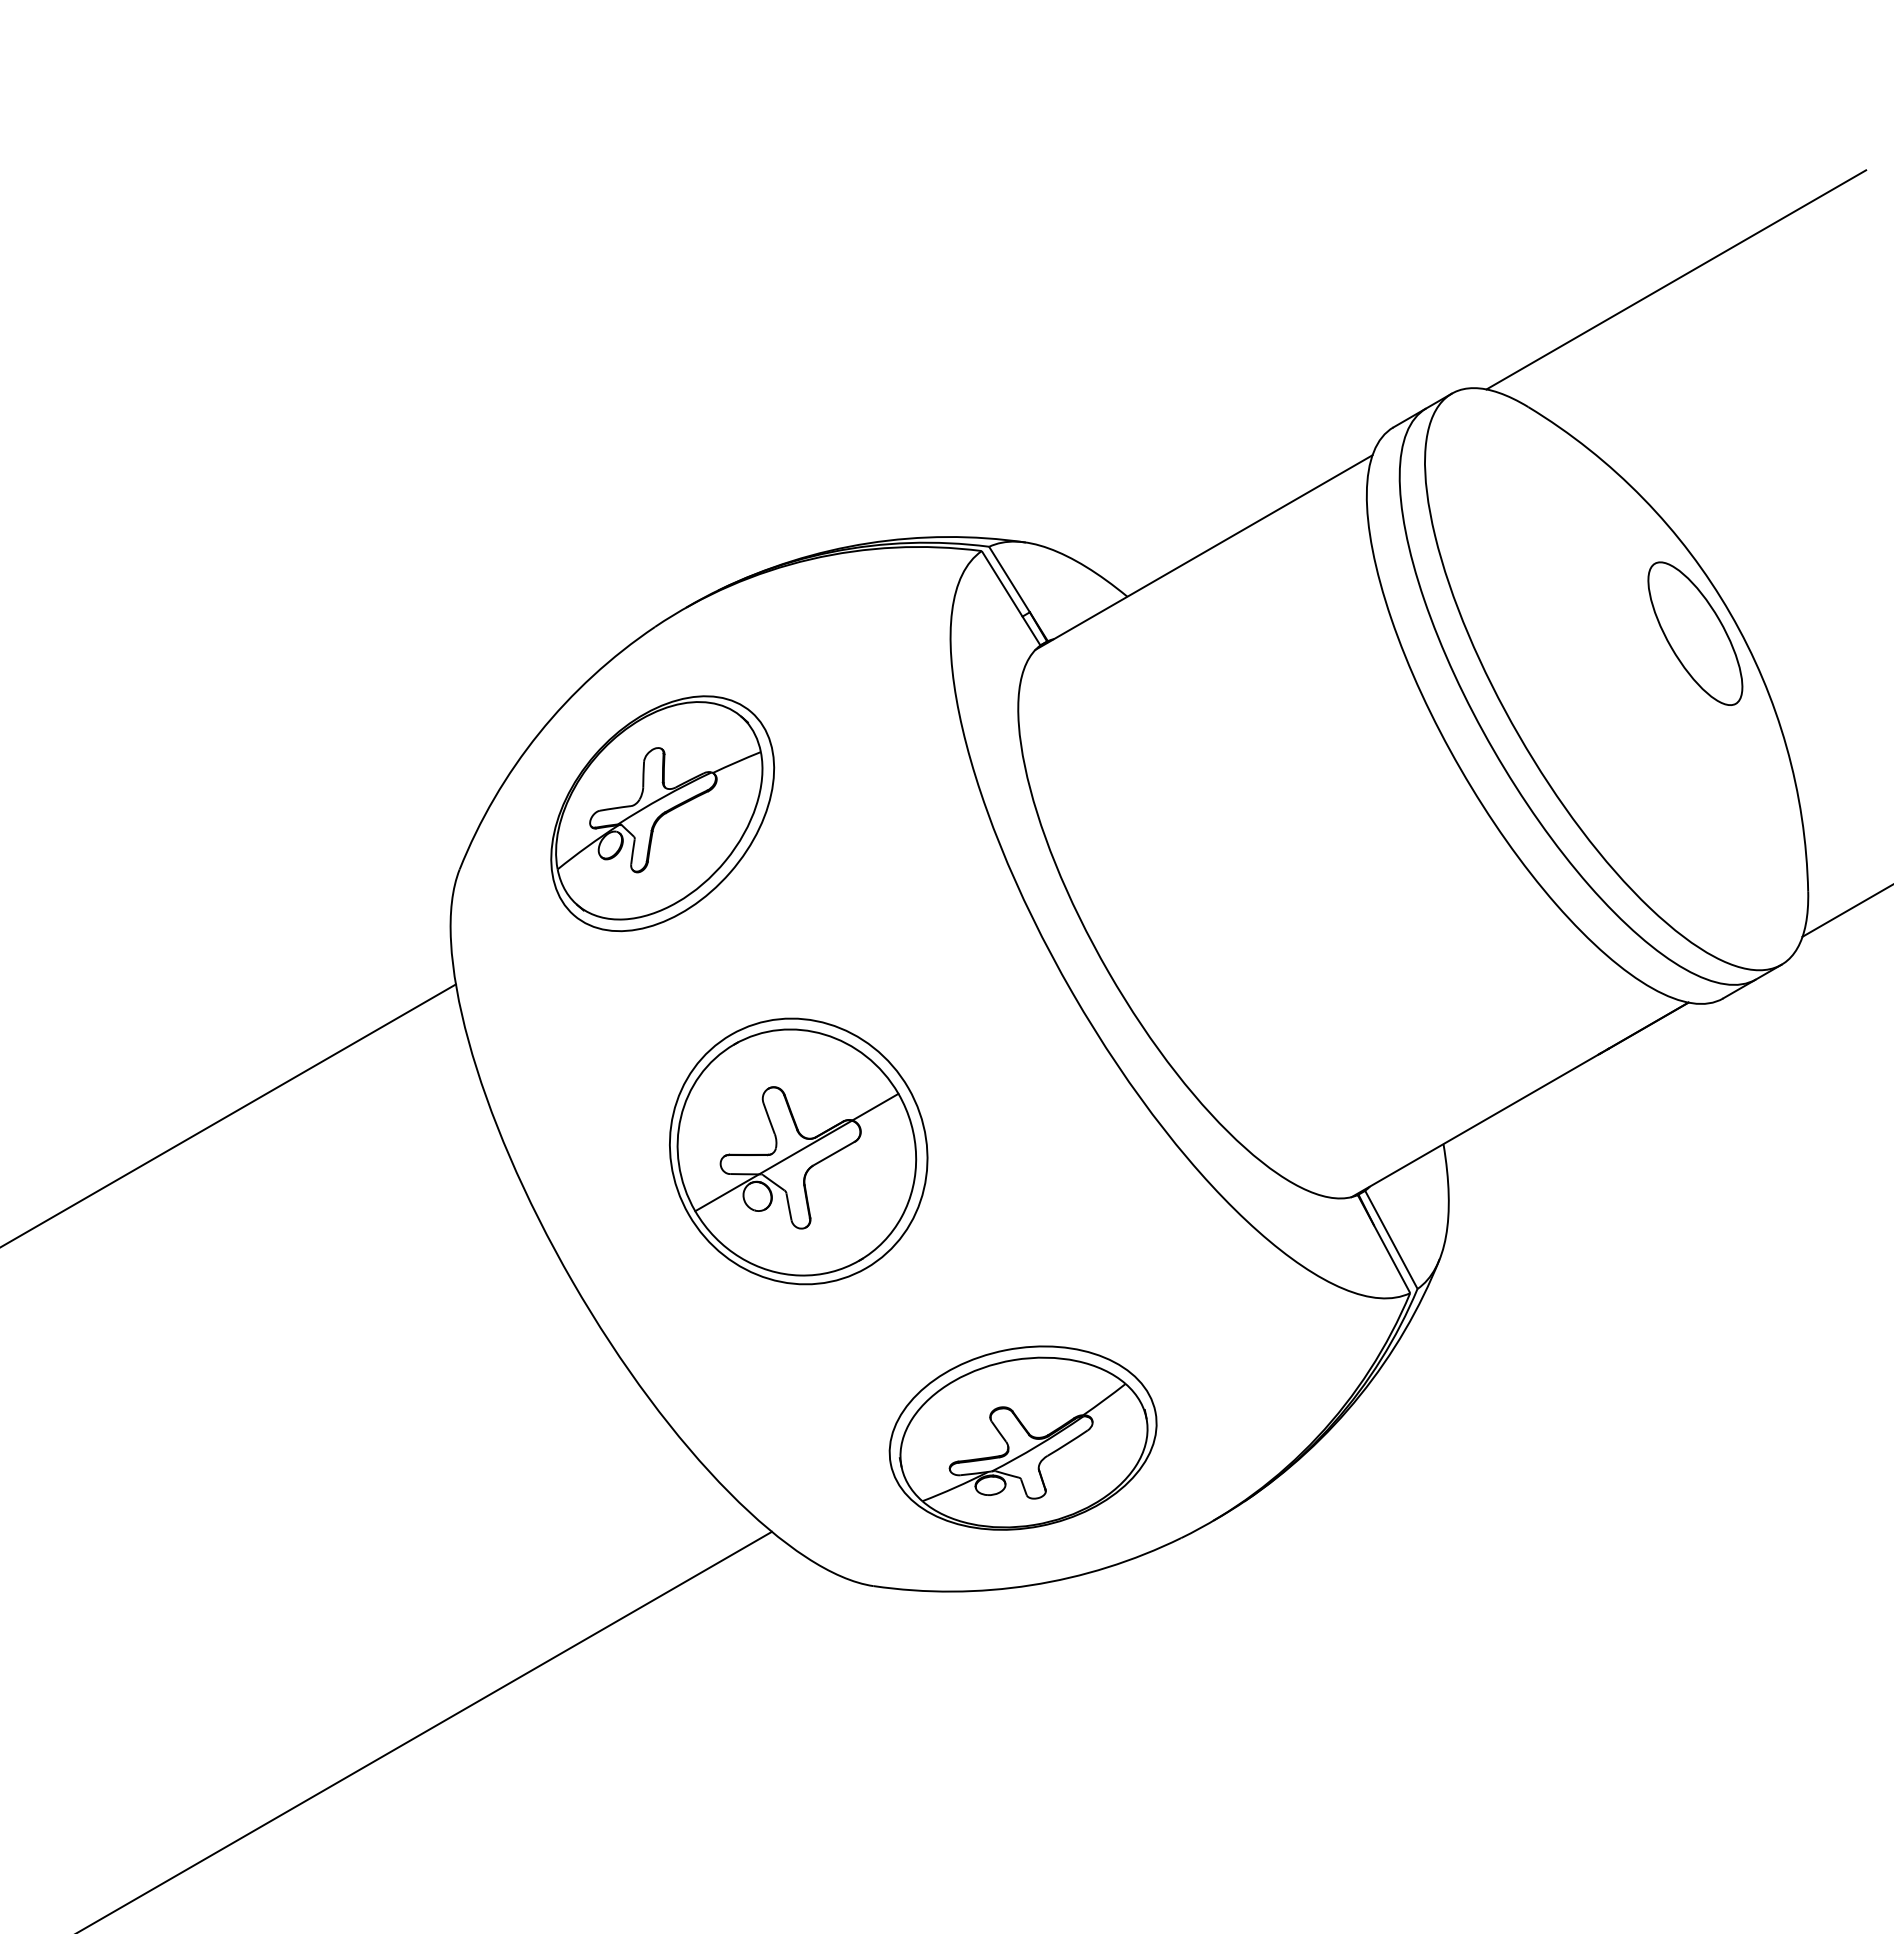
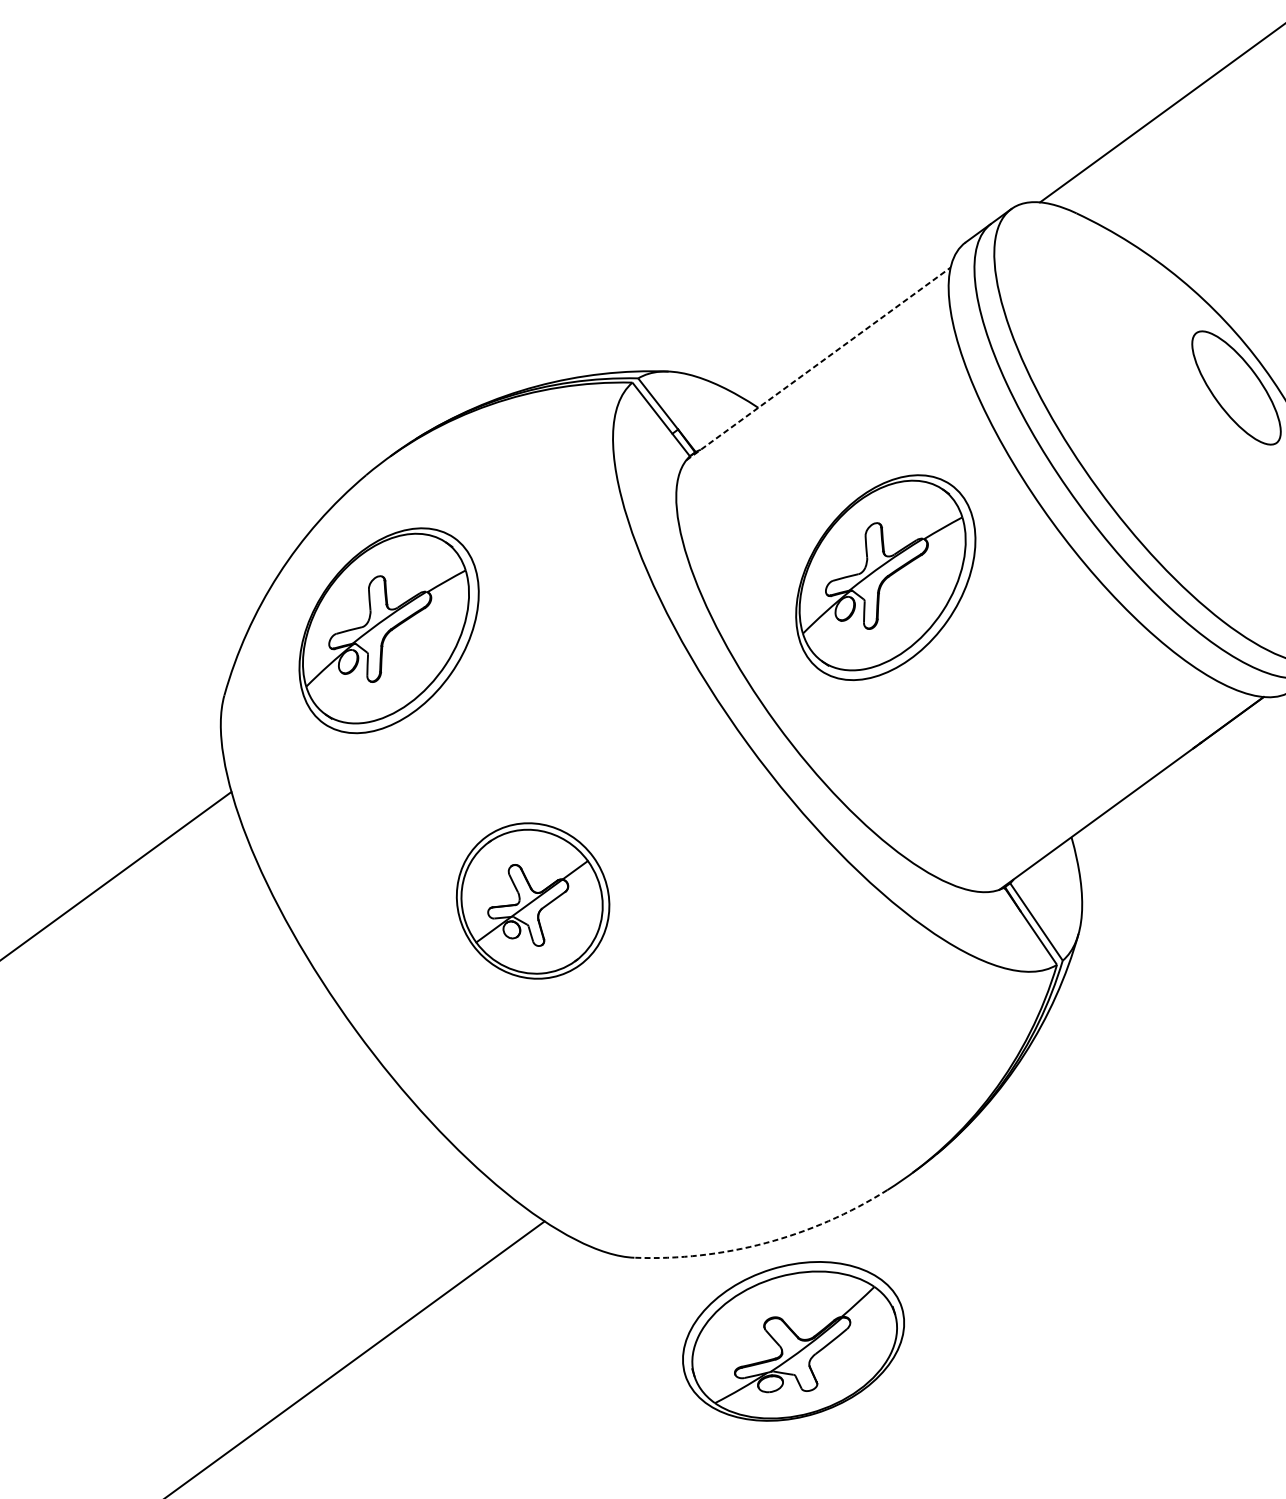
line: (1204, 552) -> (818, 363), solid -> dashed
part: (1256, 813) -> (885, 577), added
part: (798, 1151) -> (532, 901), size x0.7
part: (1022, 1437) -> (792, 1340), moved
arc: (1030, 1585) -> (765, 1243), solid -> dashed

